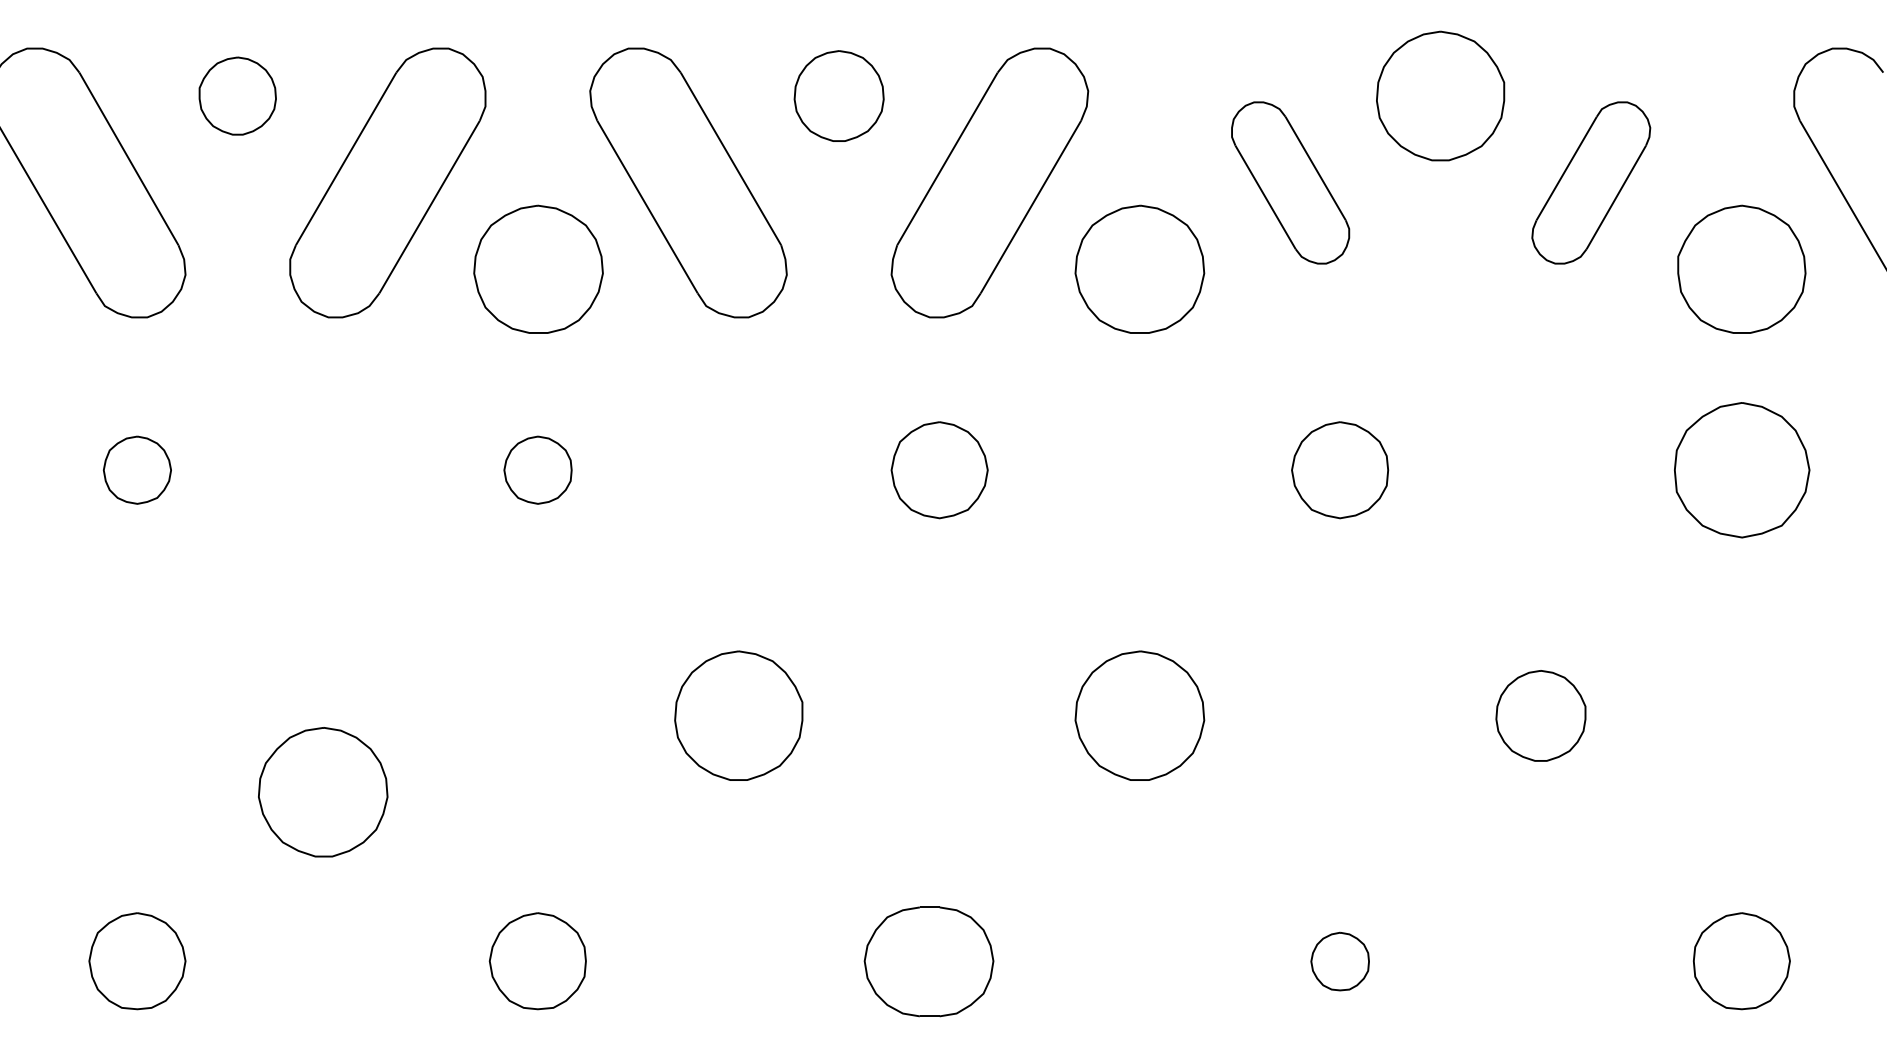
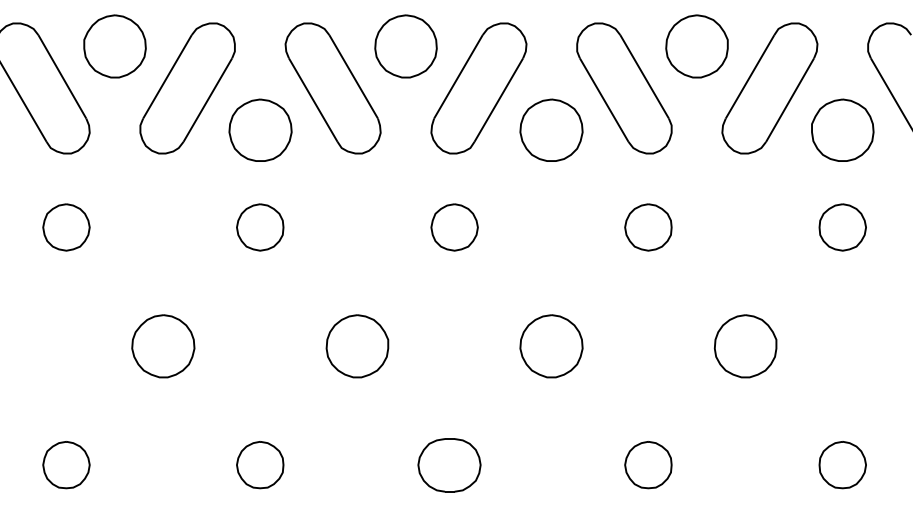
part: (236, 96) -> (114, 46), size x1.67
part: (838, 96) -> (405, 46), size x1.43
part: (1290, 182) -> (624, 88), size x1.67
part: (1590, 182) -> (769, 88), size x1.67
part: (137, 470) -> (66, 227), size x1.43
part: (538, 470) -> (260, 227), size x1.43
part: (1741, 470) -> (842, 227), size x0.71
part: (1540, 716) -> (745, 346), size x1.43
part: (323, 792) -> (163, 346), moved
part: (1340, 962) -> (648, 465), size x1.67

